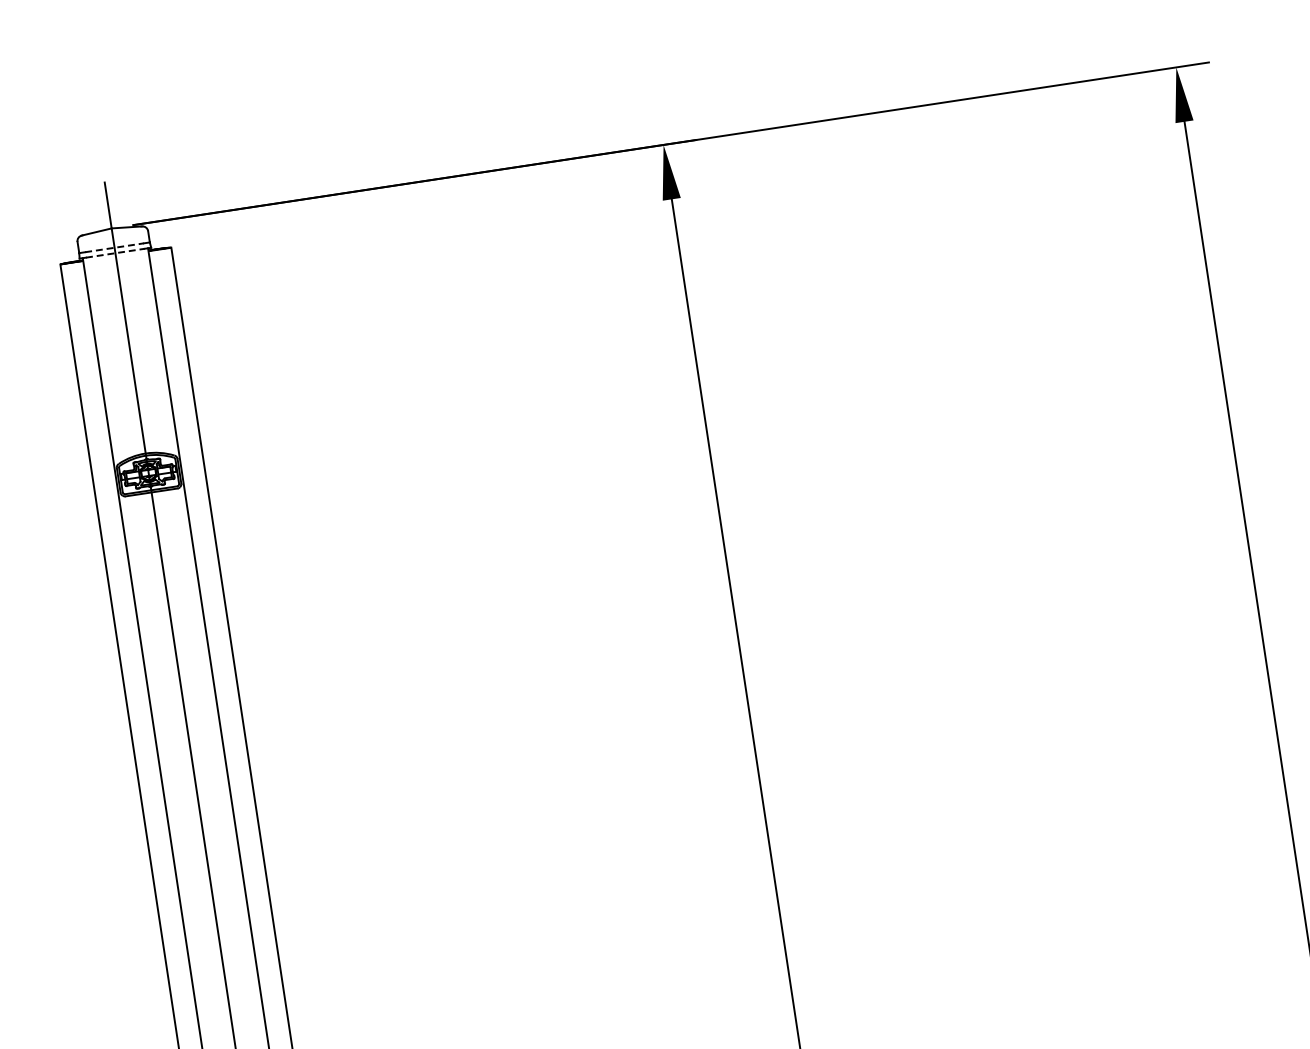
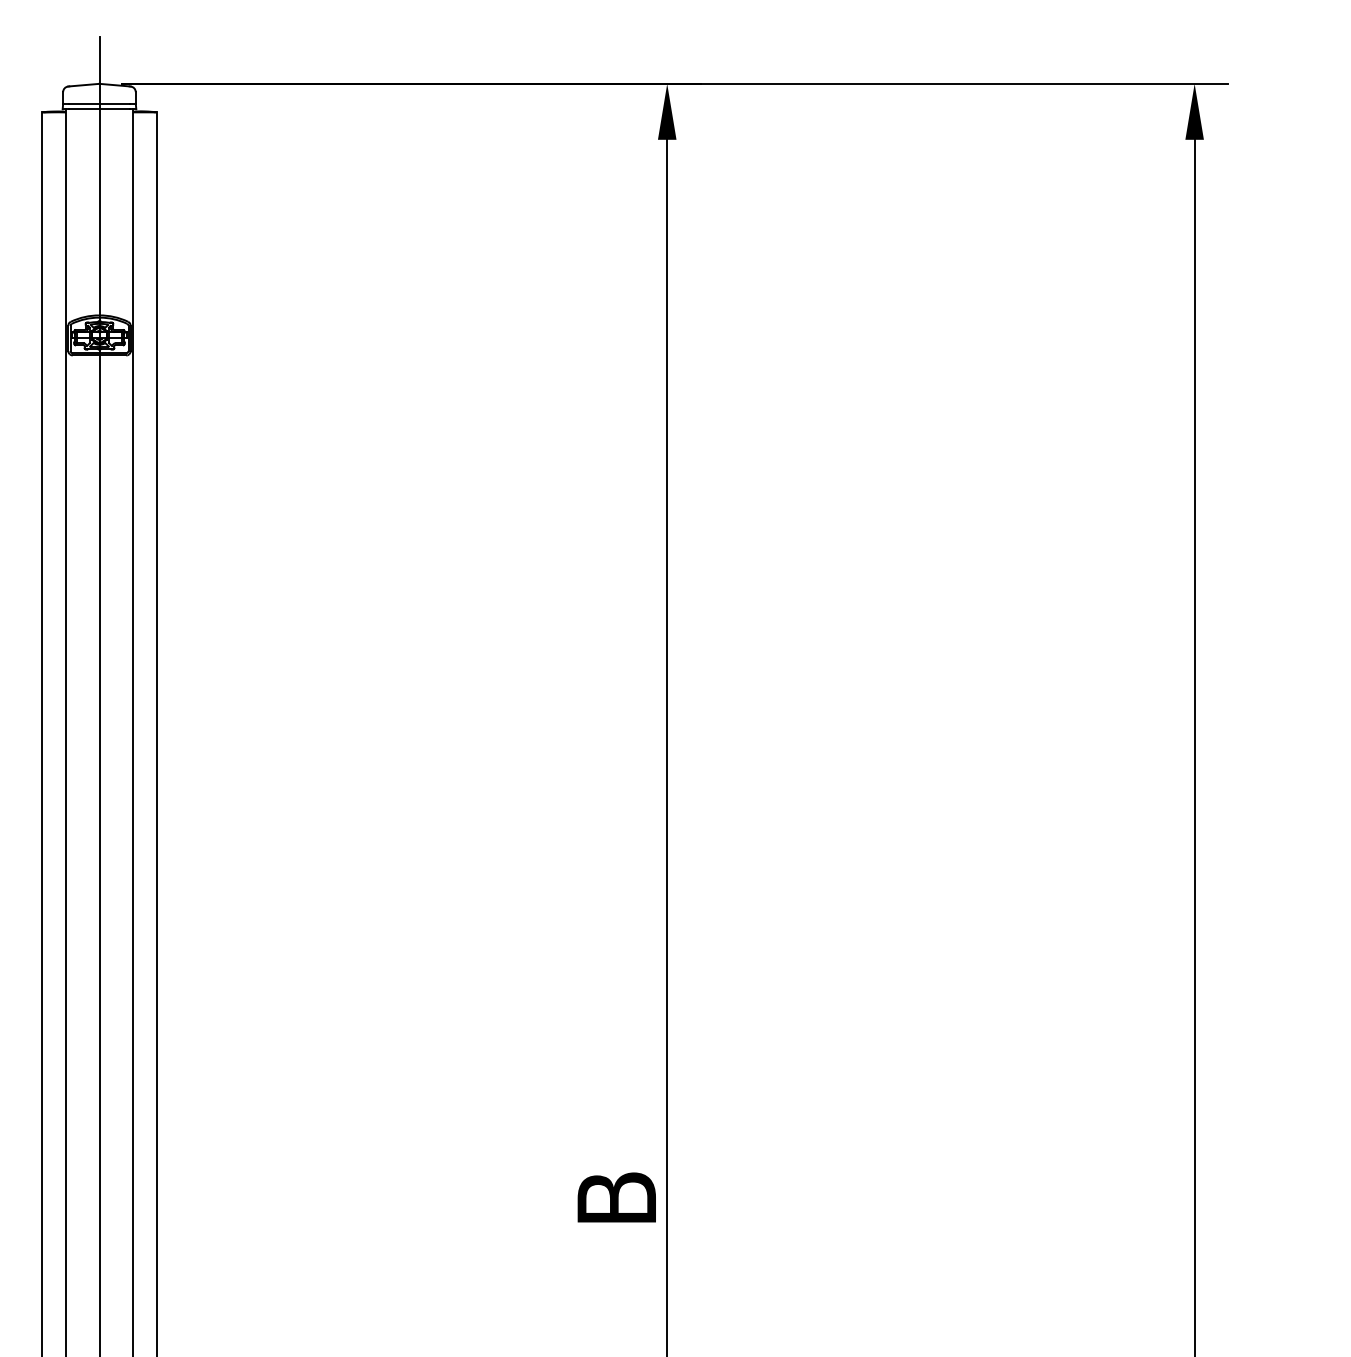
line: (114, 247) -> (99, 103), dashed -> solid
line: (115, 253) -> (99, 109), dashed -> solid

